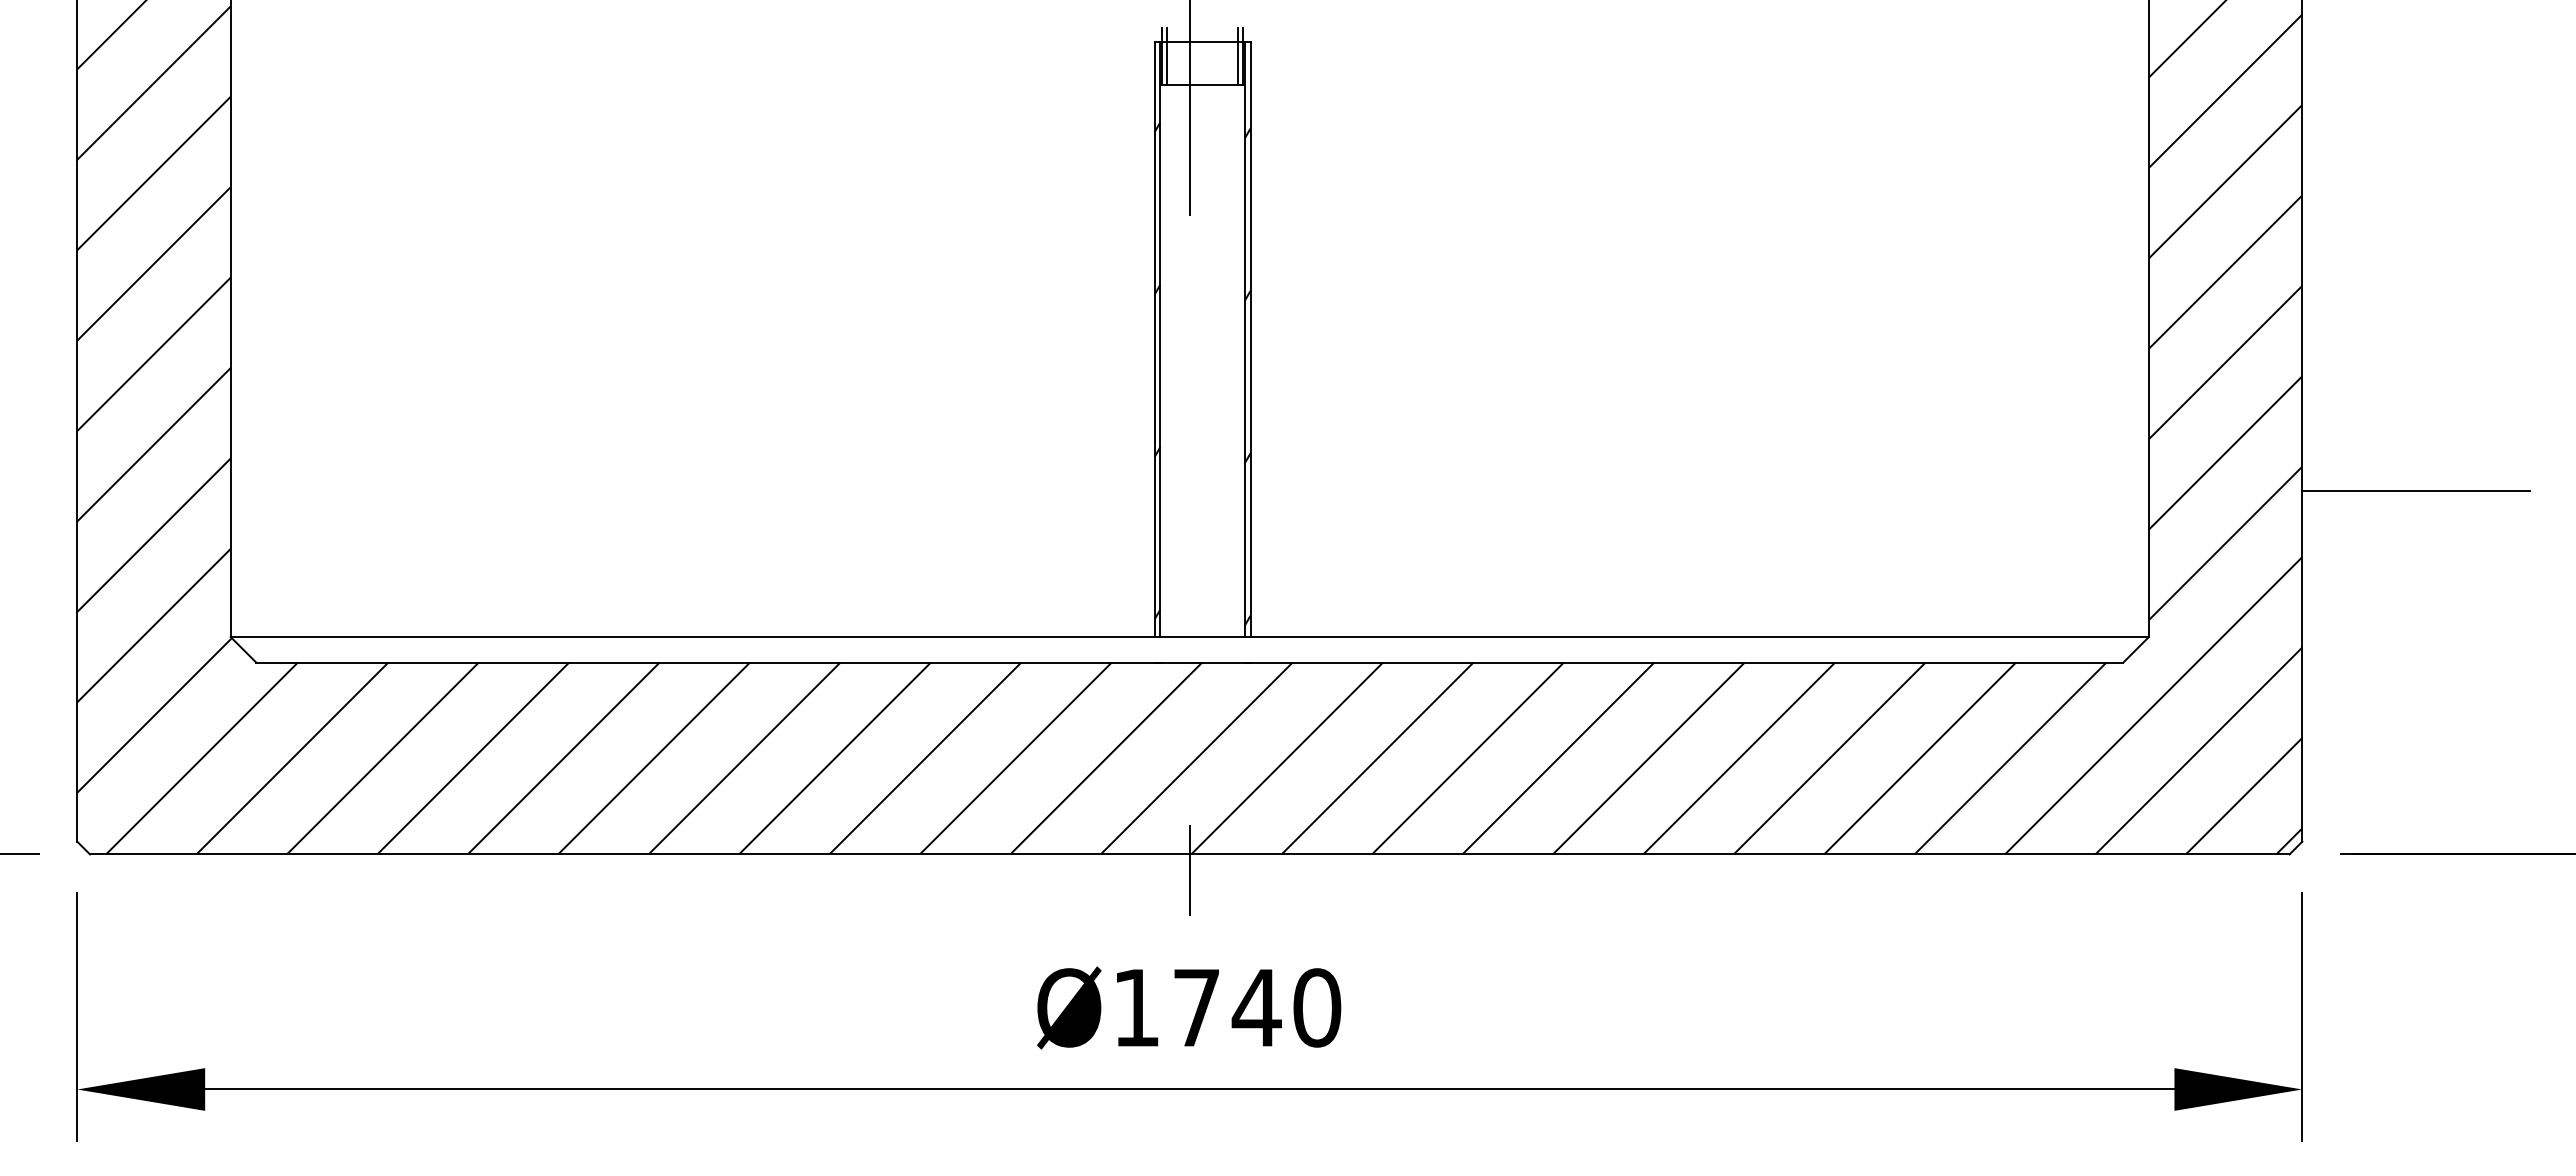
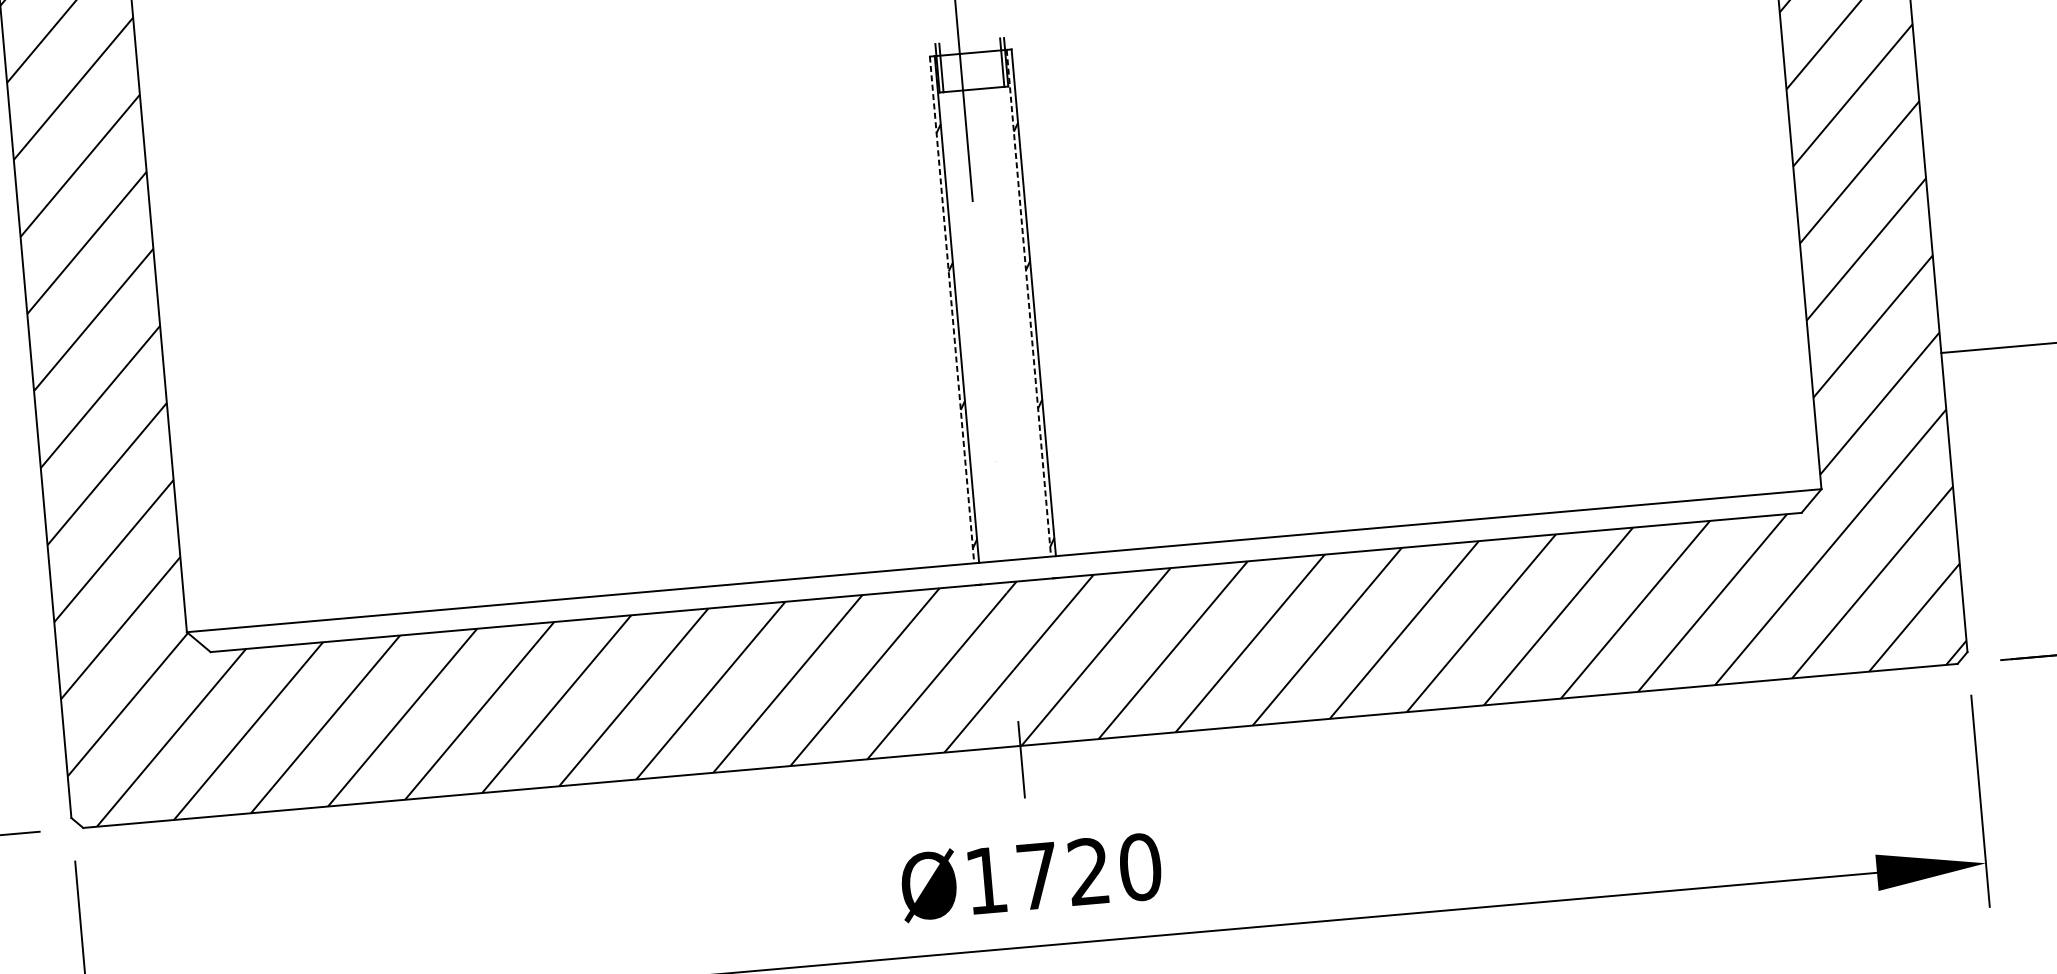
line: (1154, 340) -> (952, 310), solid -> dashed
line: (1244, 340) -> (1028, 303), solid -> dashed
text: (1256, 1007) -> (1088, 871), Ø1740 -> Ø1720

